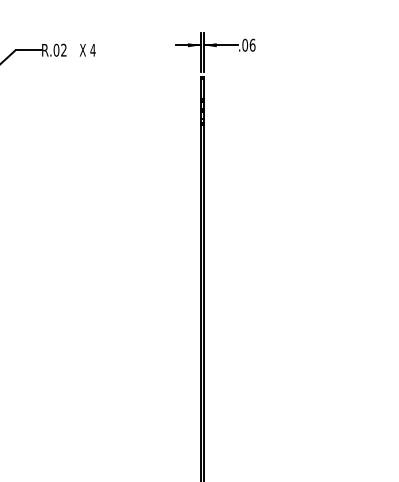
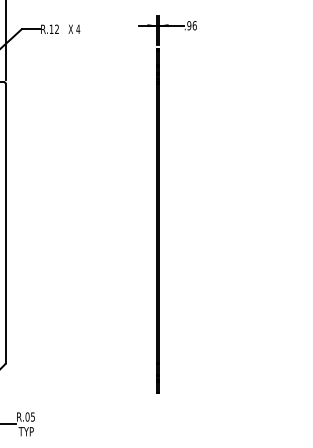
text: (245, 44) -> (189, 25), .06 -> .96
text: (56, 50) -> (51, 29), R.02 -> R.12

